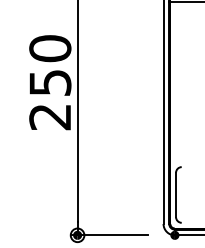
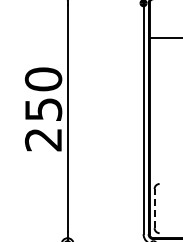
line: (175, 194) -> (154, 208), solid -> dashed

